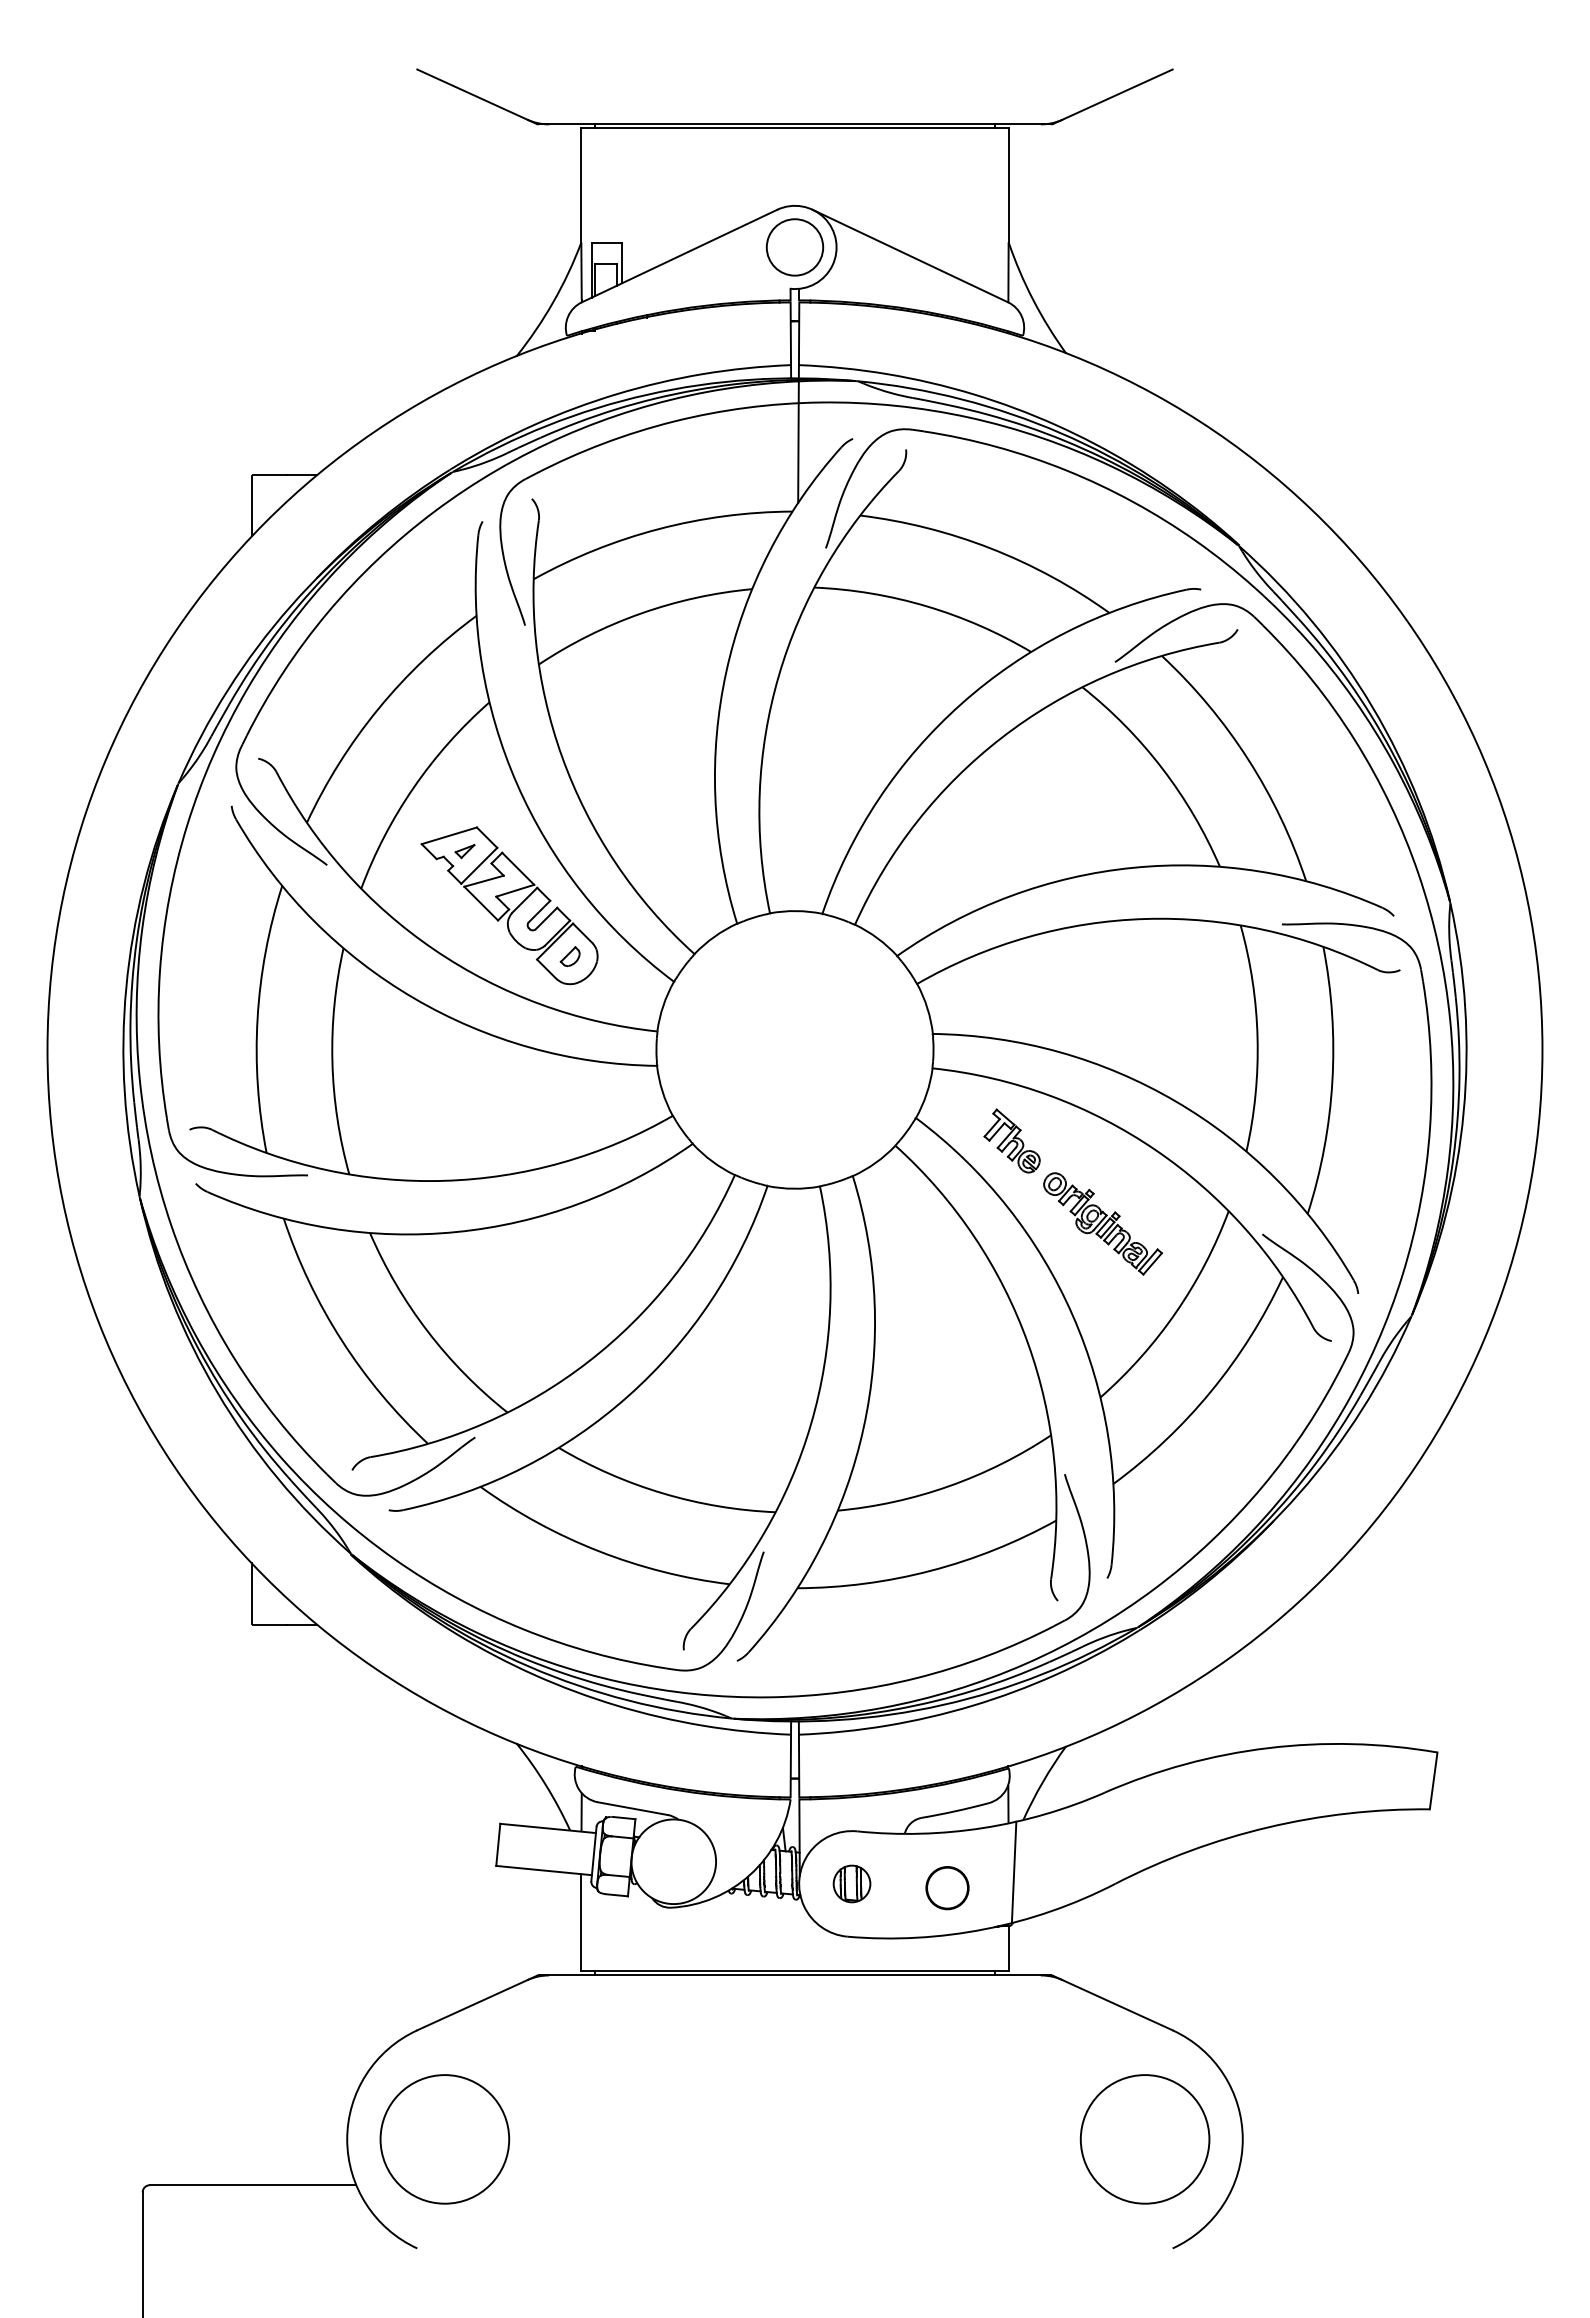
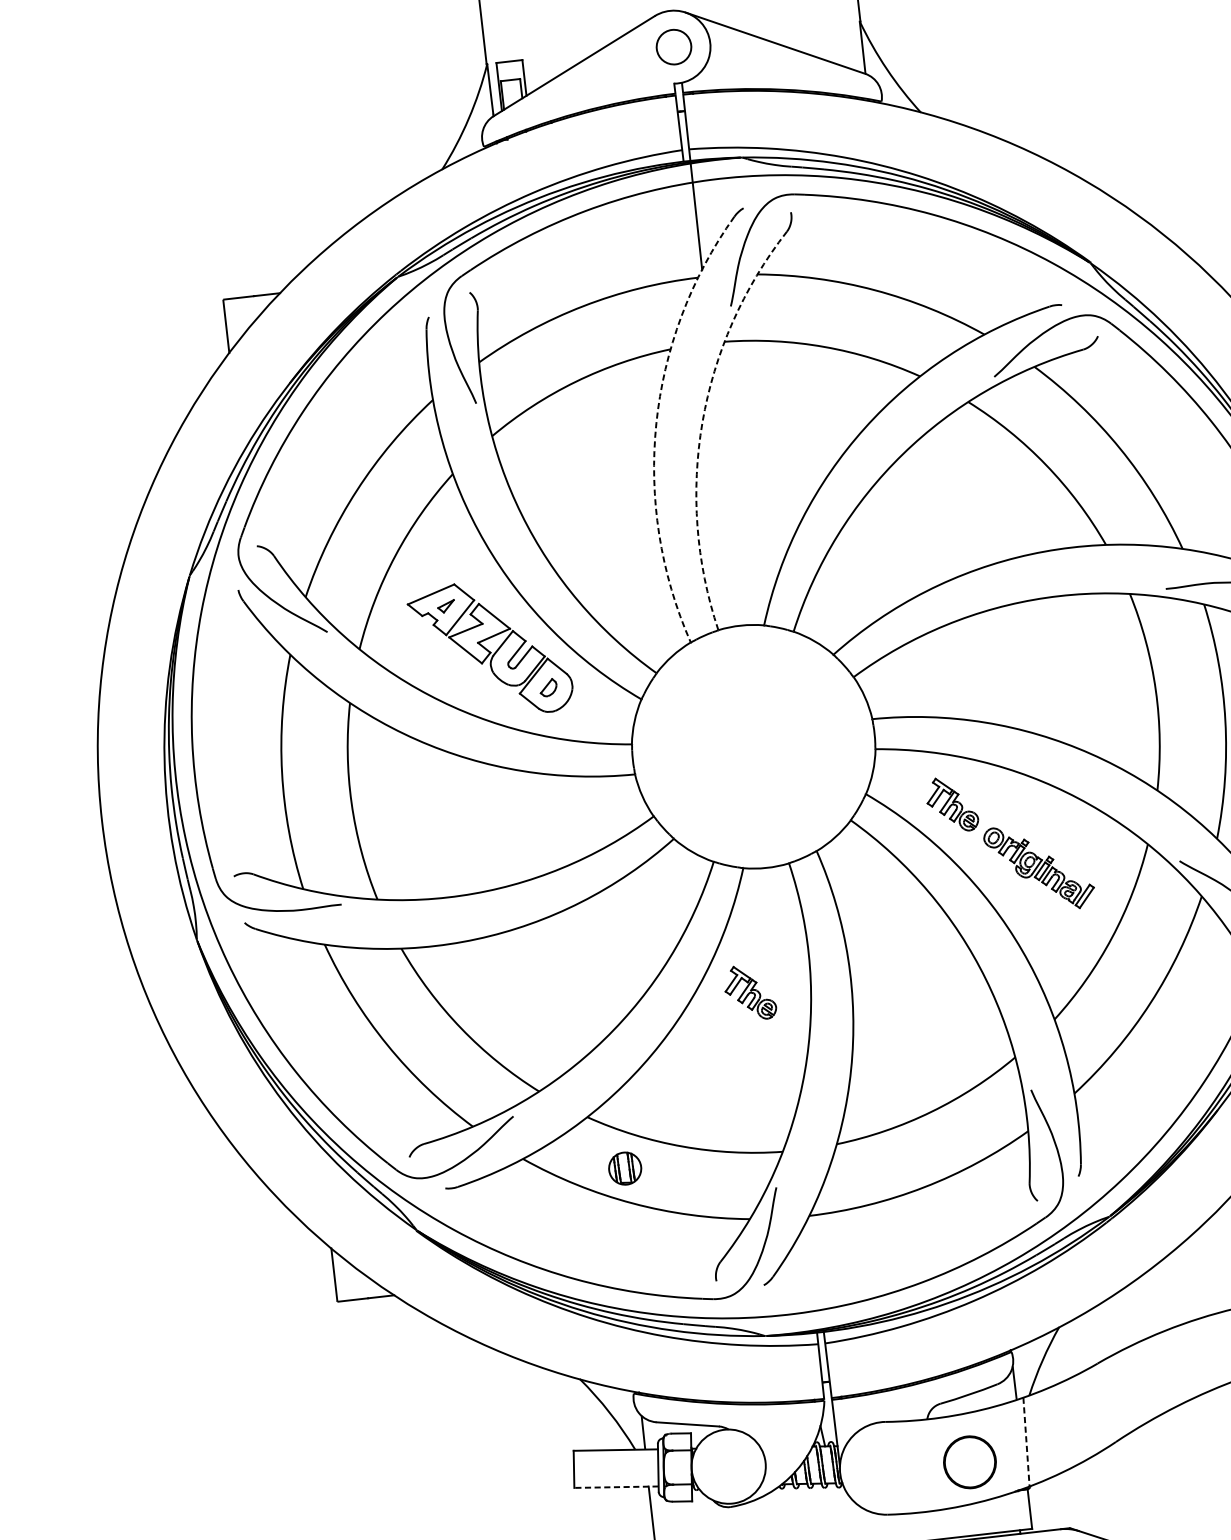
circle: (794, 247) -> (673, 47), size x0.7
arc: (726, 671) -> (656, 423), solid -> dashed
arc: (778, 675) -> (702, 421), solid -> dashed
part: (758, 1327) -> (749, 992), added
line: (543, 1870) -> (615, 1487), solid -> dashed
line: (1014, 1872) -> (1026, 1442), solid -> dashed
part: (851, 1883) -> (624, 1168), moved
circle: (947, 1888) -> (970, 1462), size x1.4

